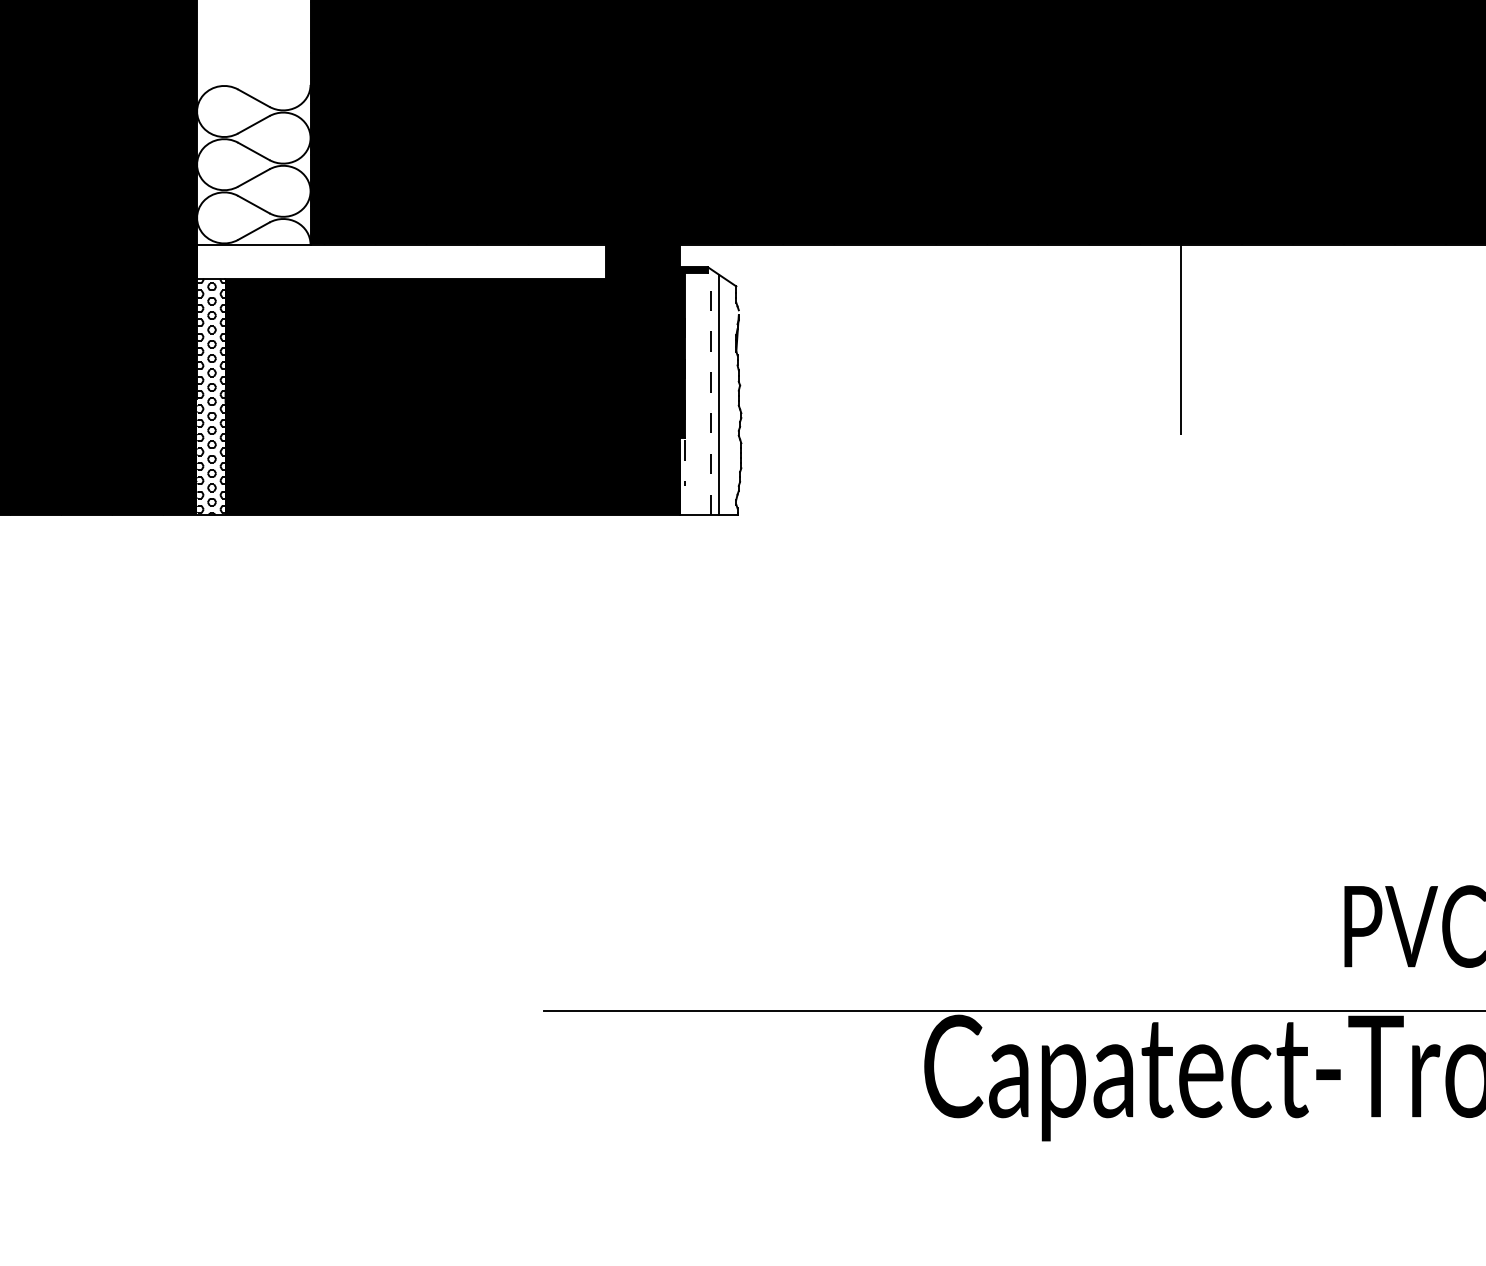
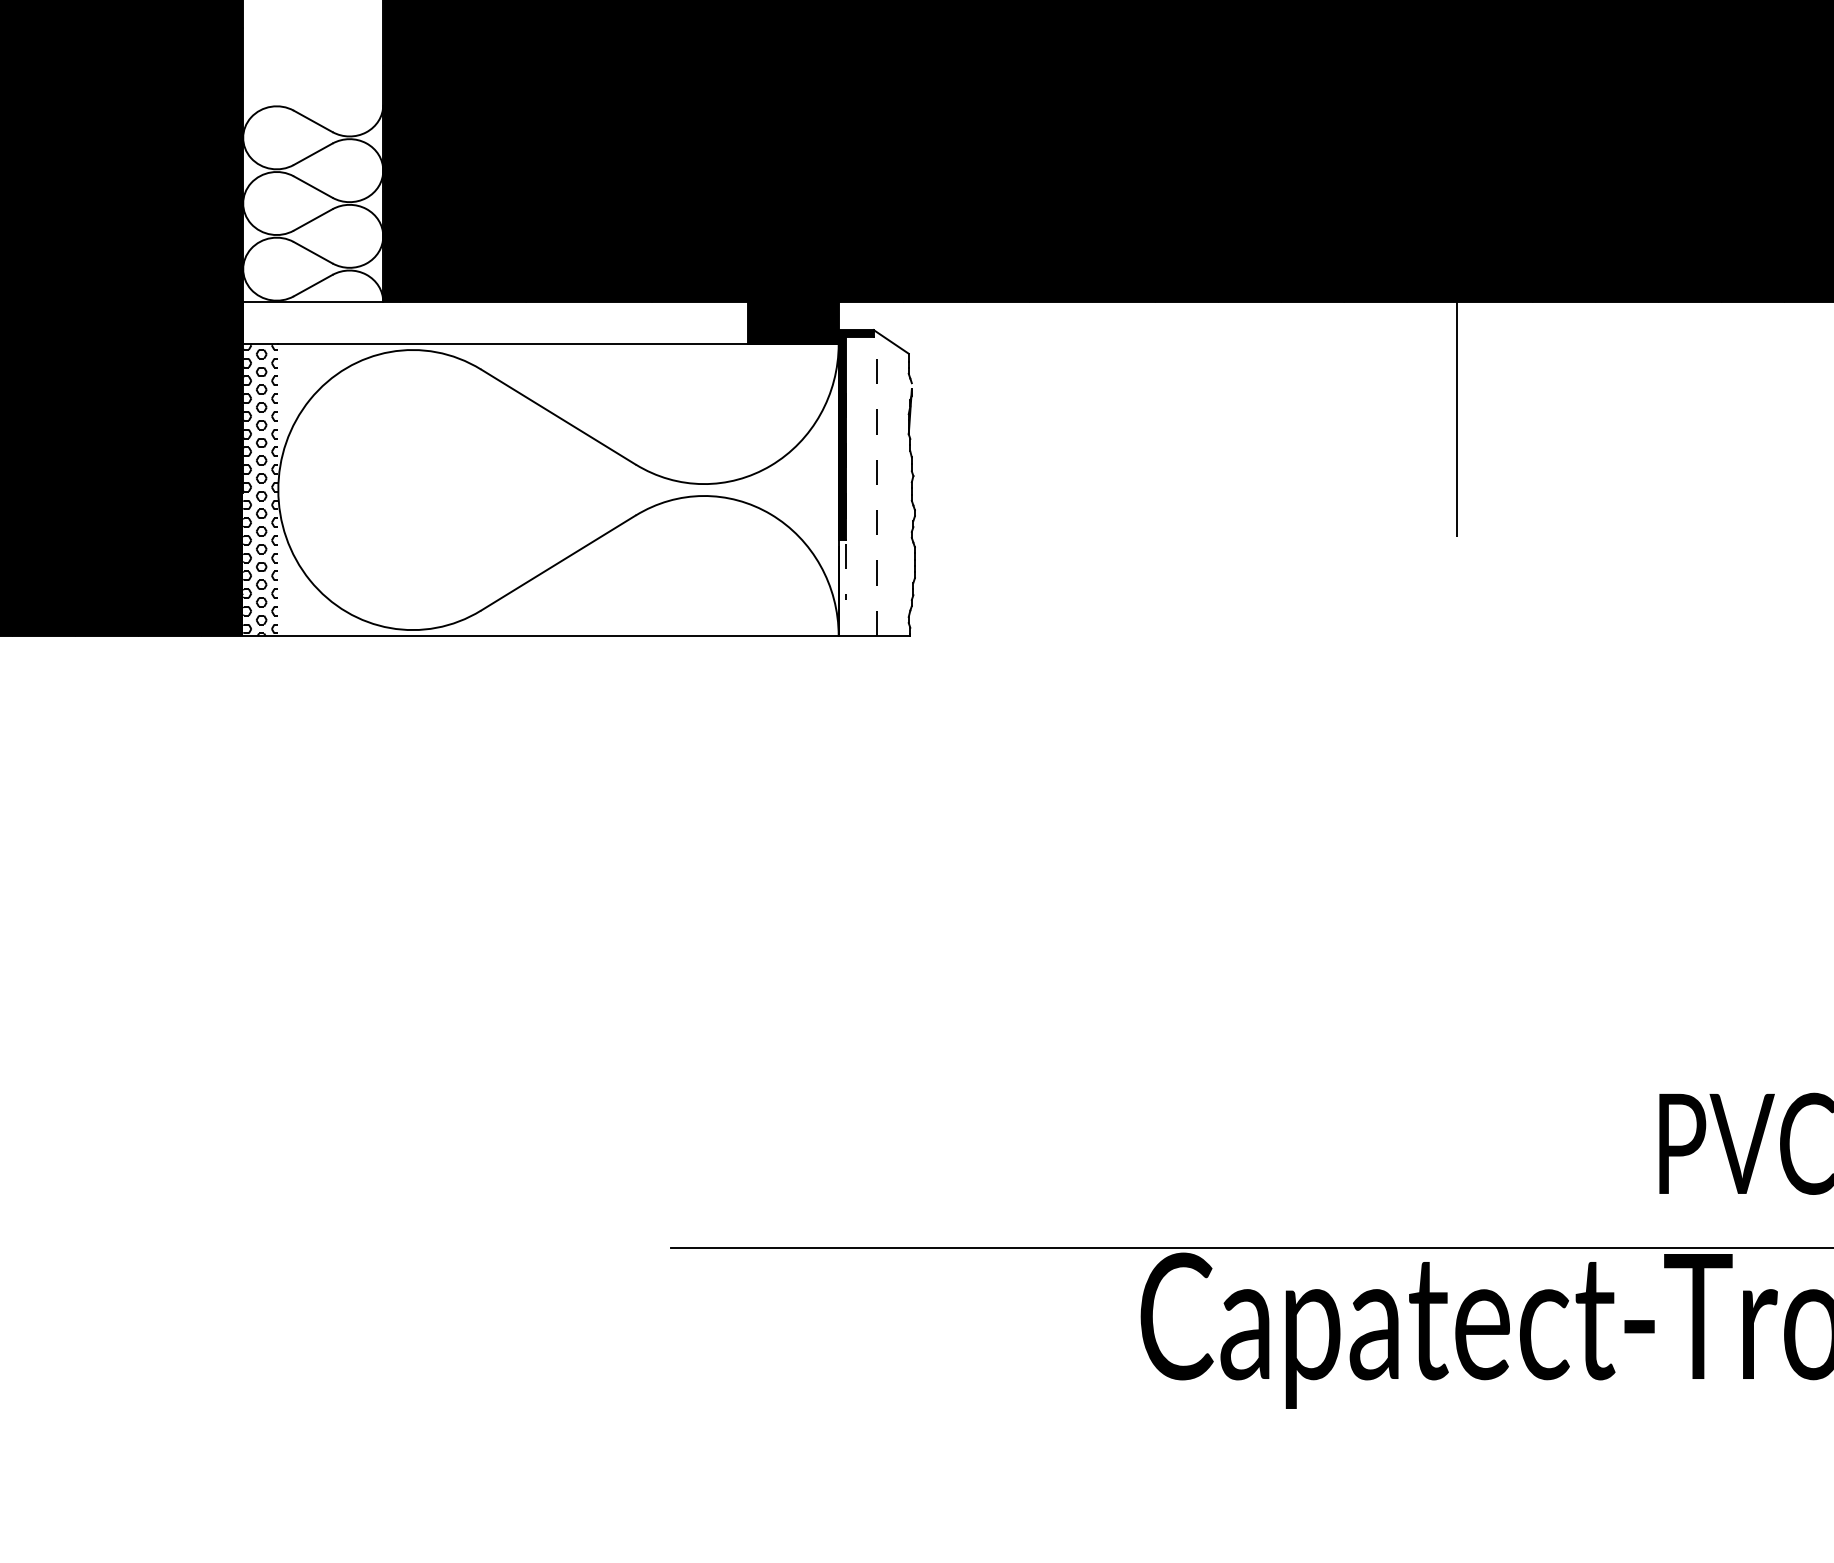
line: (719, 394) -> (887, 487), removed
fill: (452, 397) -> (558, 490), removed

